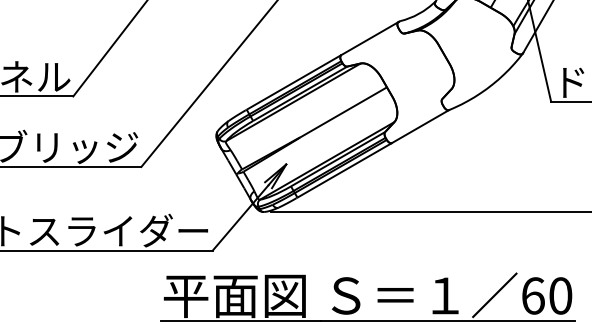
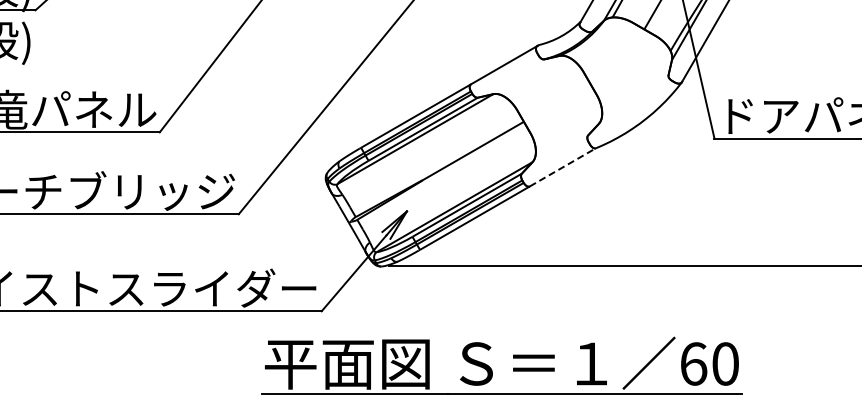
line: (421, 126) -> (563, 167), solid -> dashed

